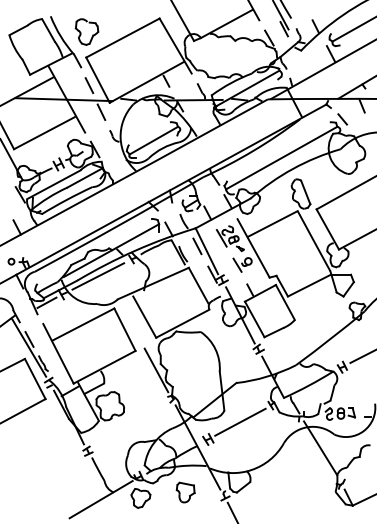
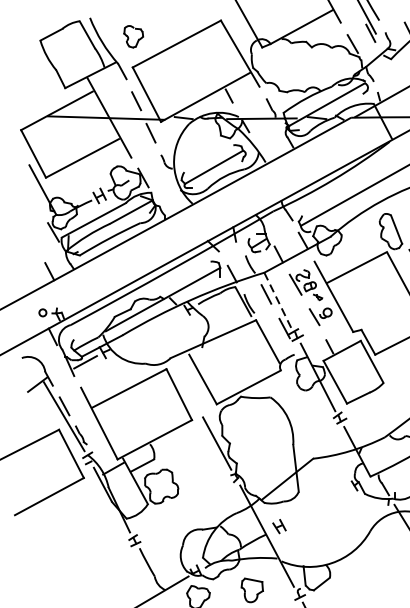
part: (86, 31) -> (133, 36), size x0.7
line: (207, 251) -> (278, 300), solid -> dashed
line: (98, 276) -> (147, 330), removed
line: (240, 421) -> (318, 504), removed

